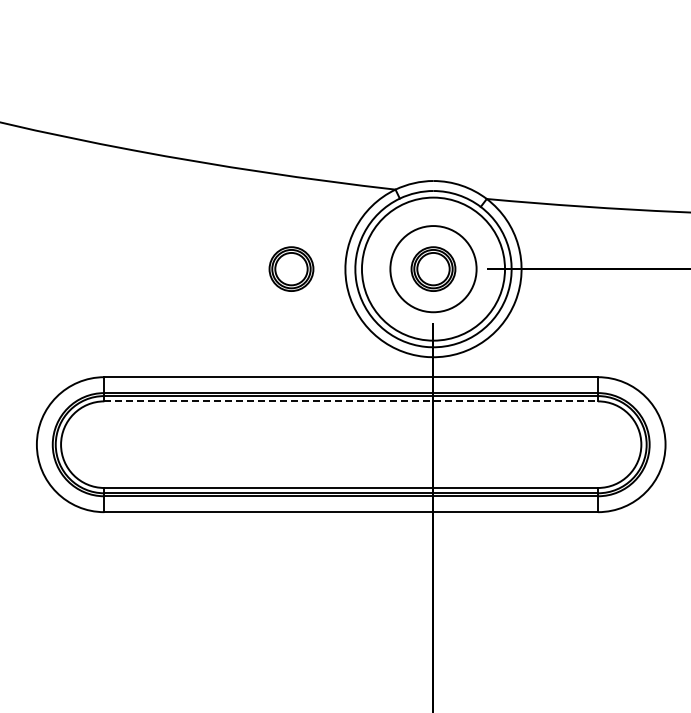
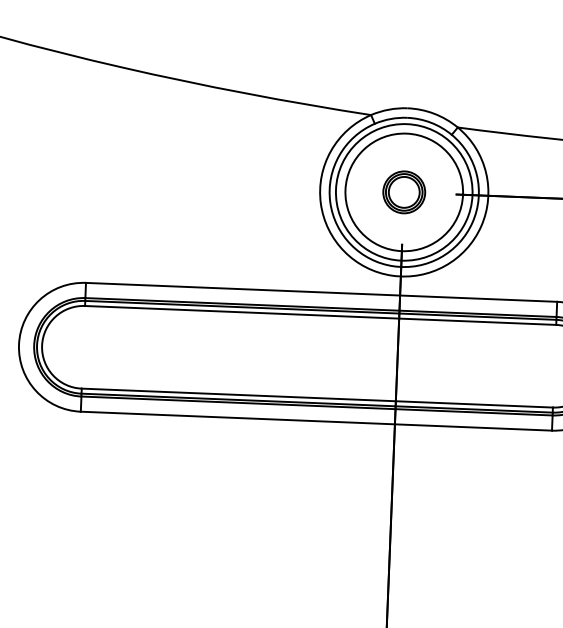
part: (291, 268) -> (268, 186), removed
circle: (433, 268) -> (404, 191), size x1.43
line: (351, 401) -> (320, 315), dashed -> solid

